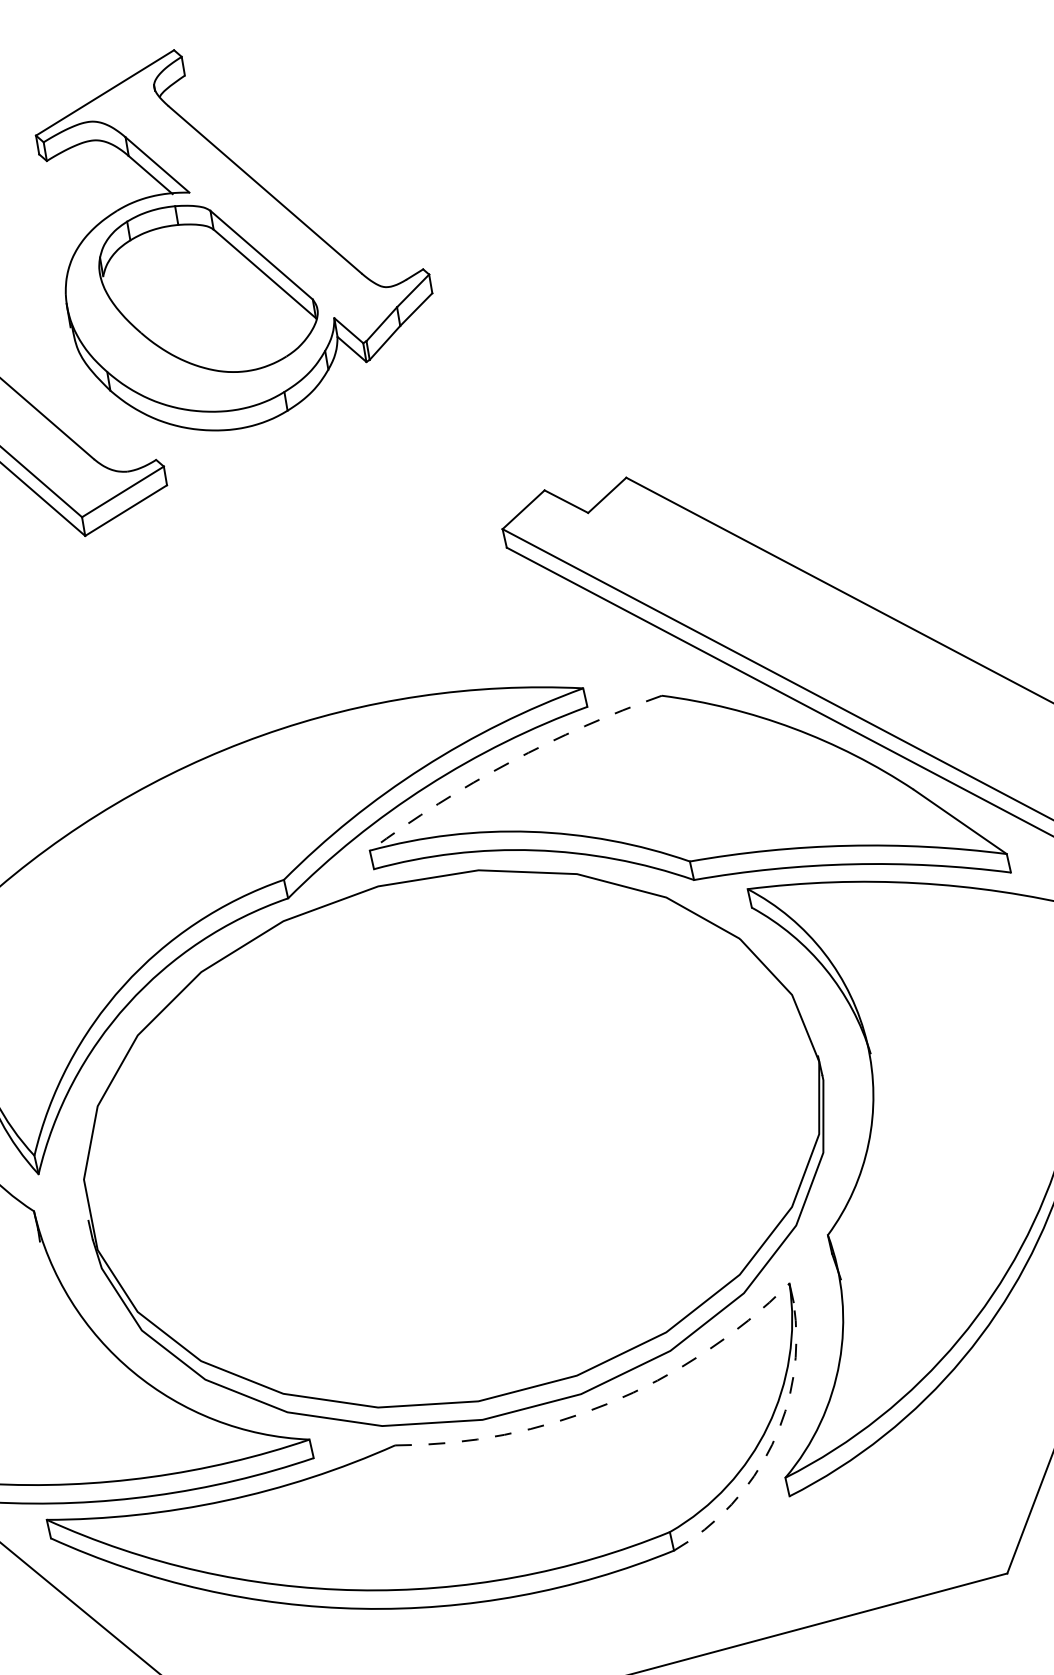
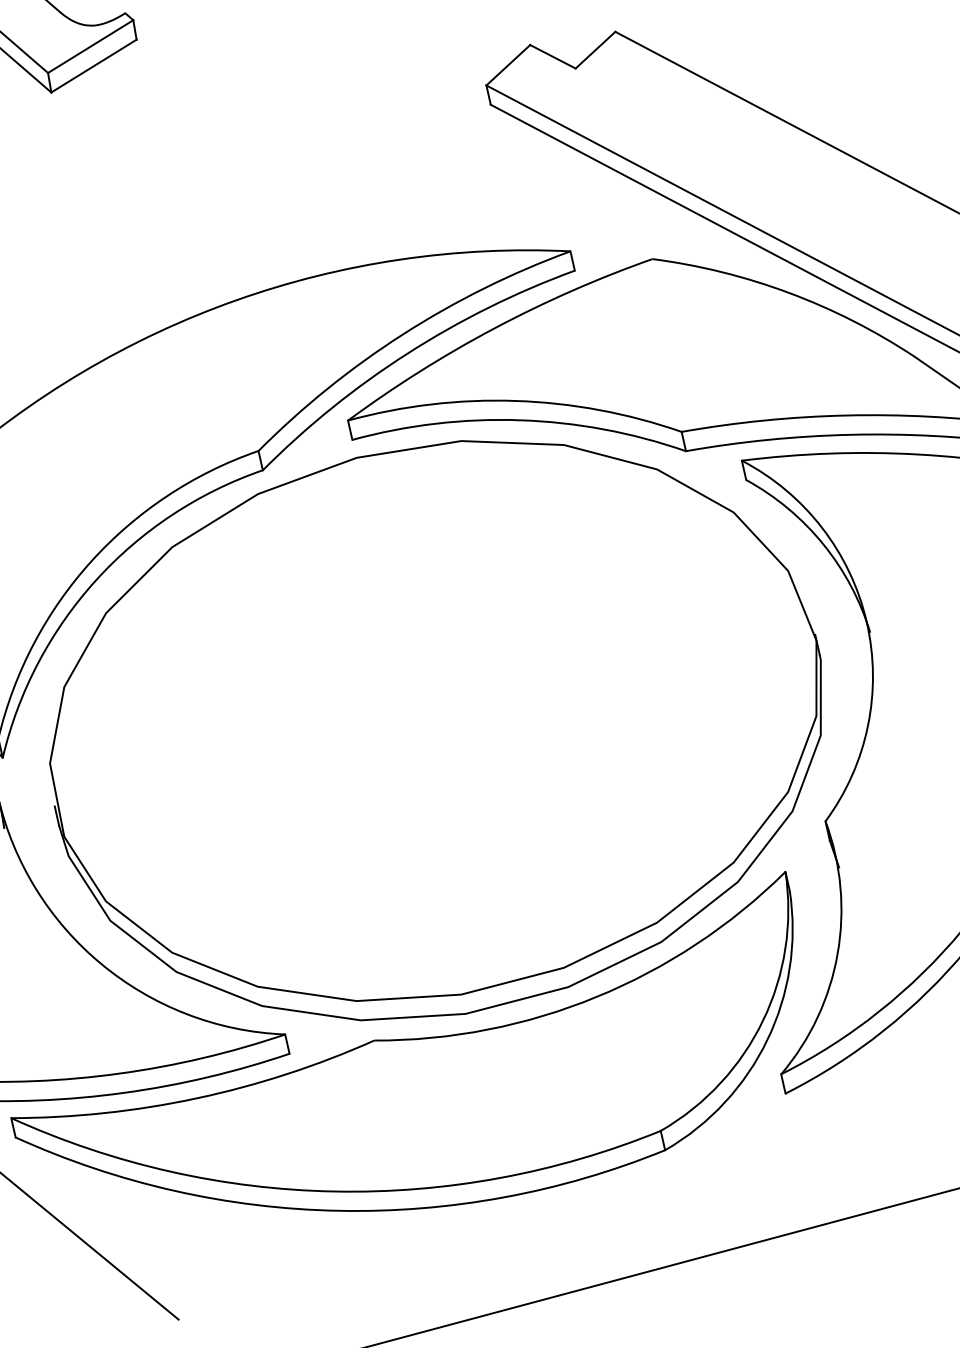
arc: (510, 762) -> (494, 328), dashed -> solid
arc: (608, 1403) -> (596, 996), dashed -> solid
arc: (772, 1444) -> (767, 1039), dashed -> solid

